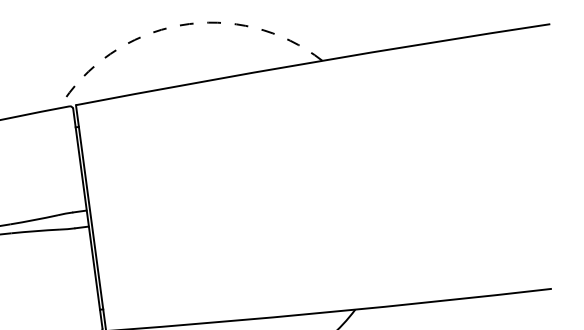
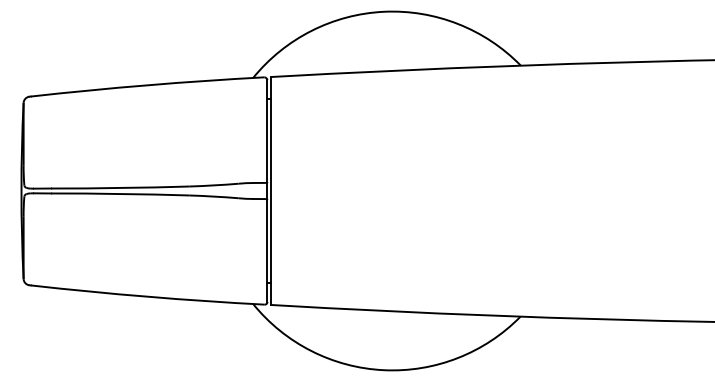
arc: (180, 25) -> (384, 11), dashed -> solid

